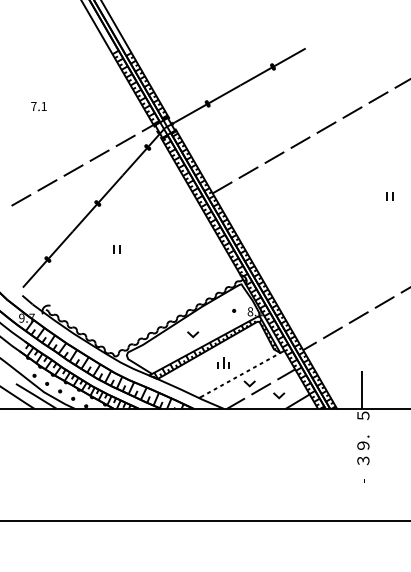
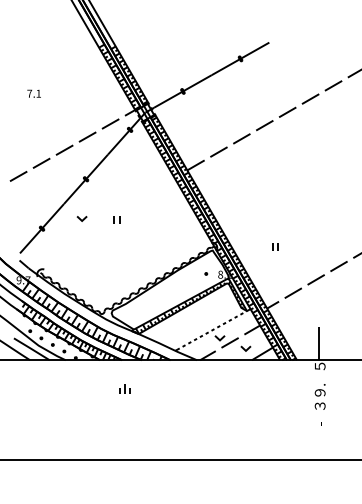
part: (389, 195) -> (275, 246), moved
part: (116, 249) -> (116, 219), moved
part: (192, 334) -> (81, 218), moved
part: (223, 362) -> (124, 388), moved

